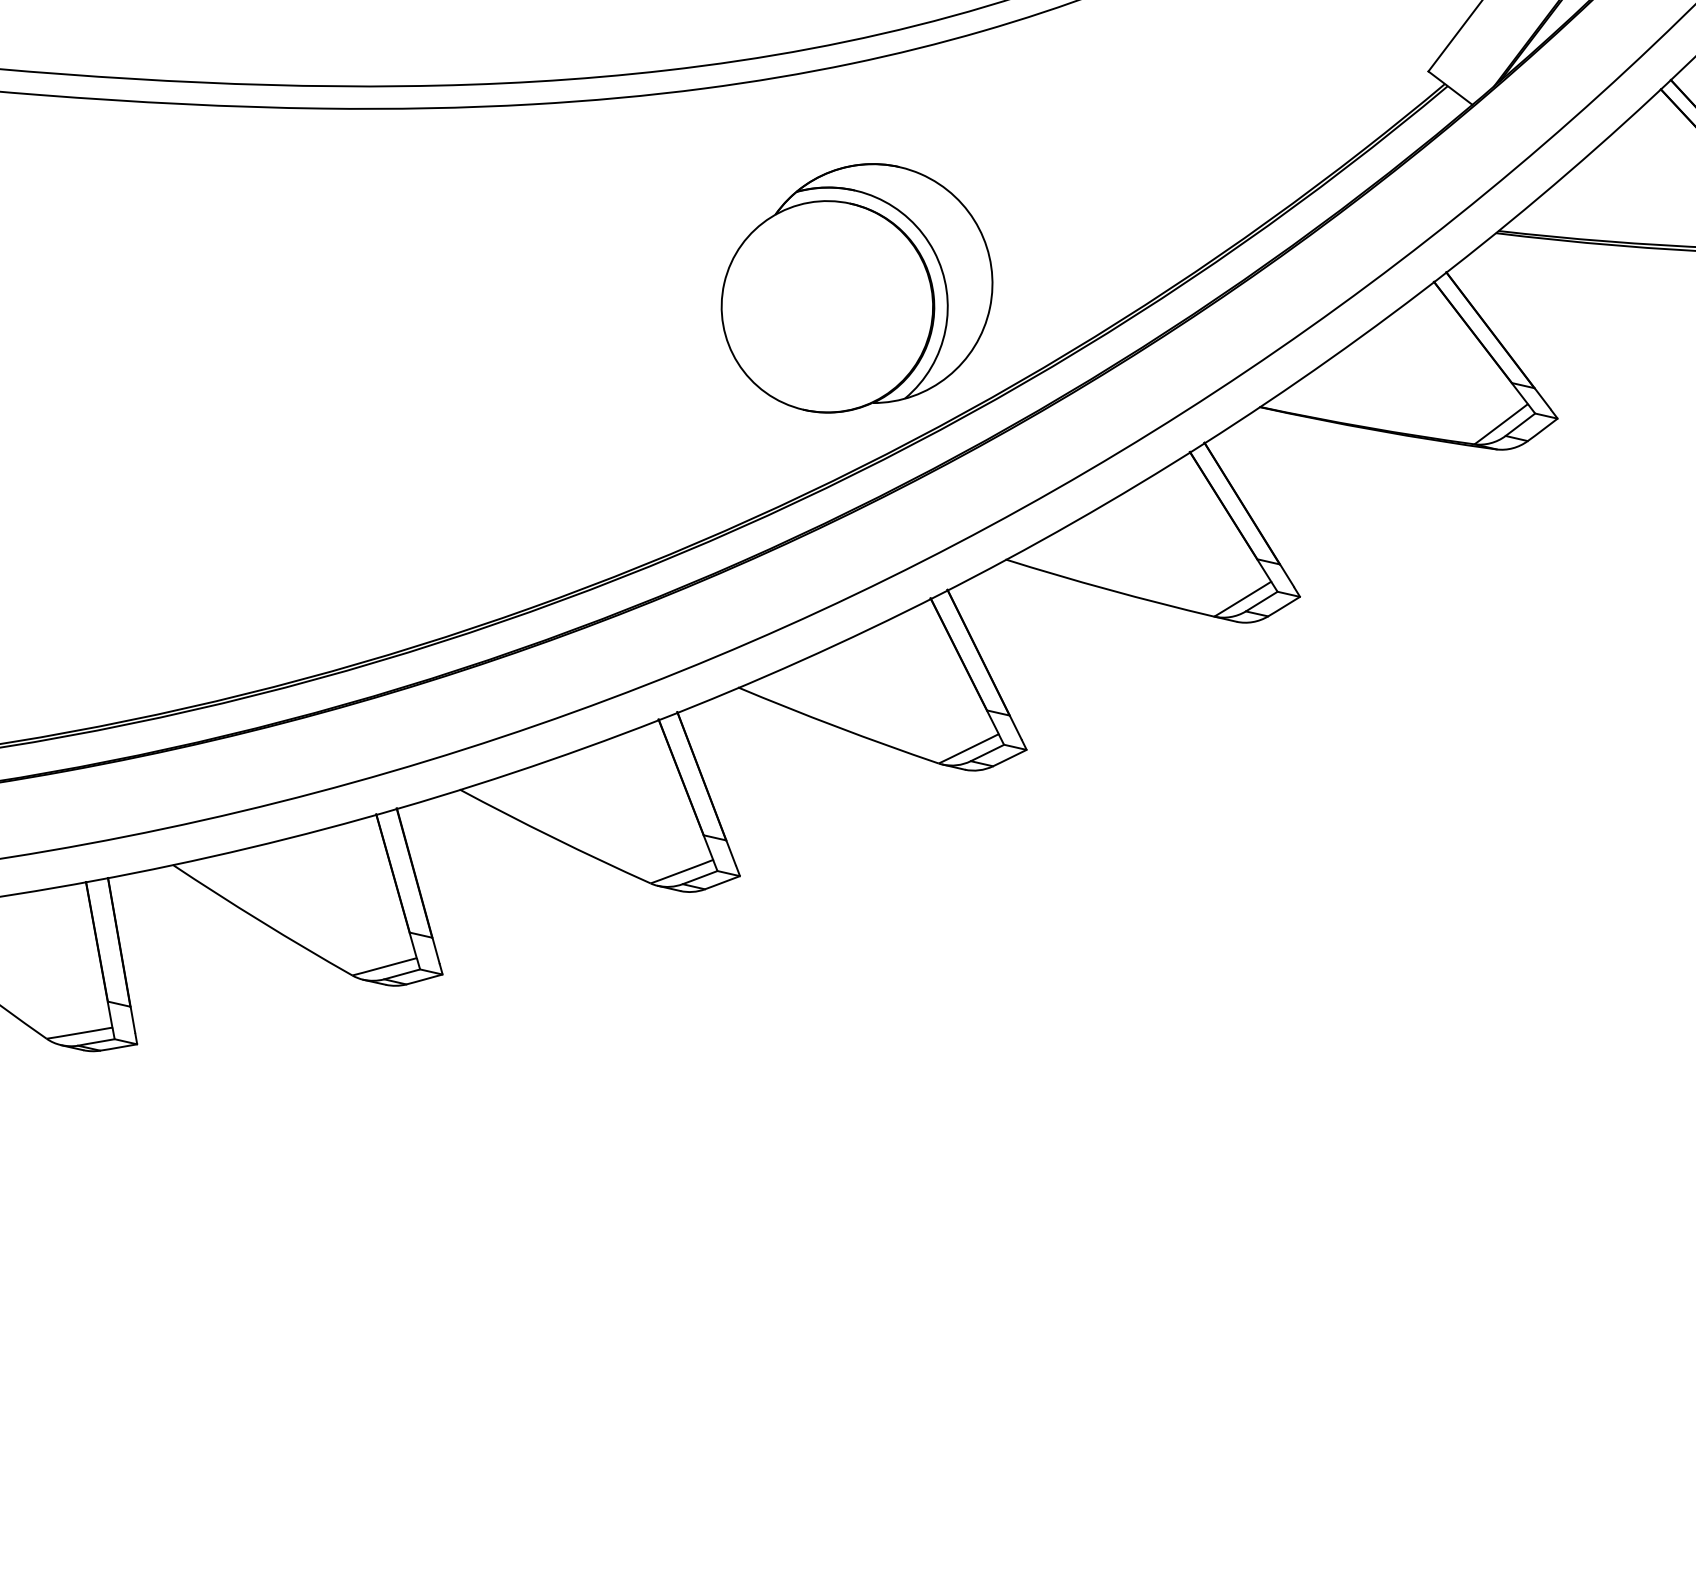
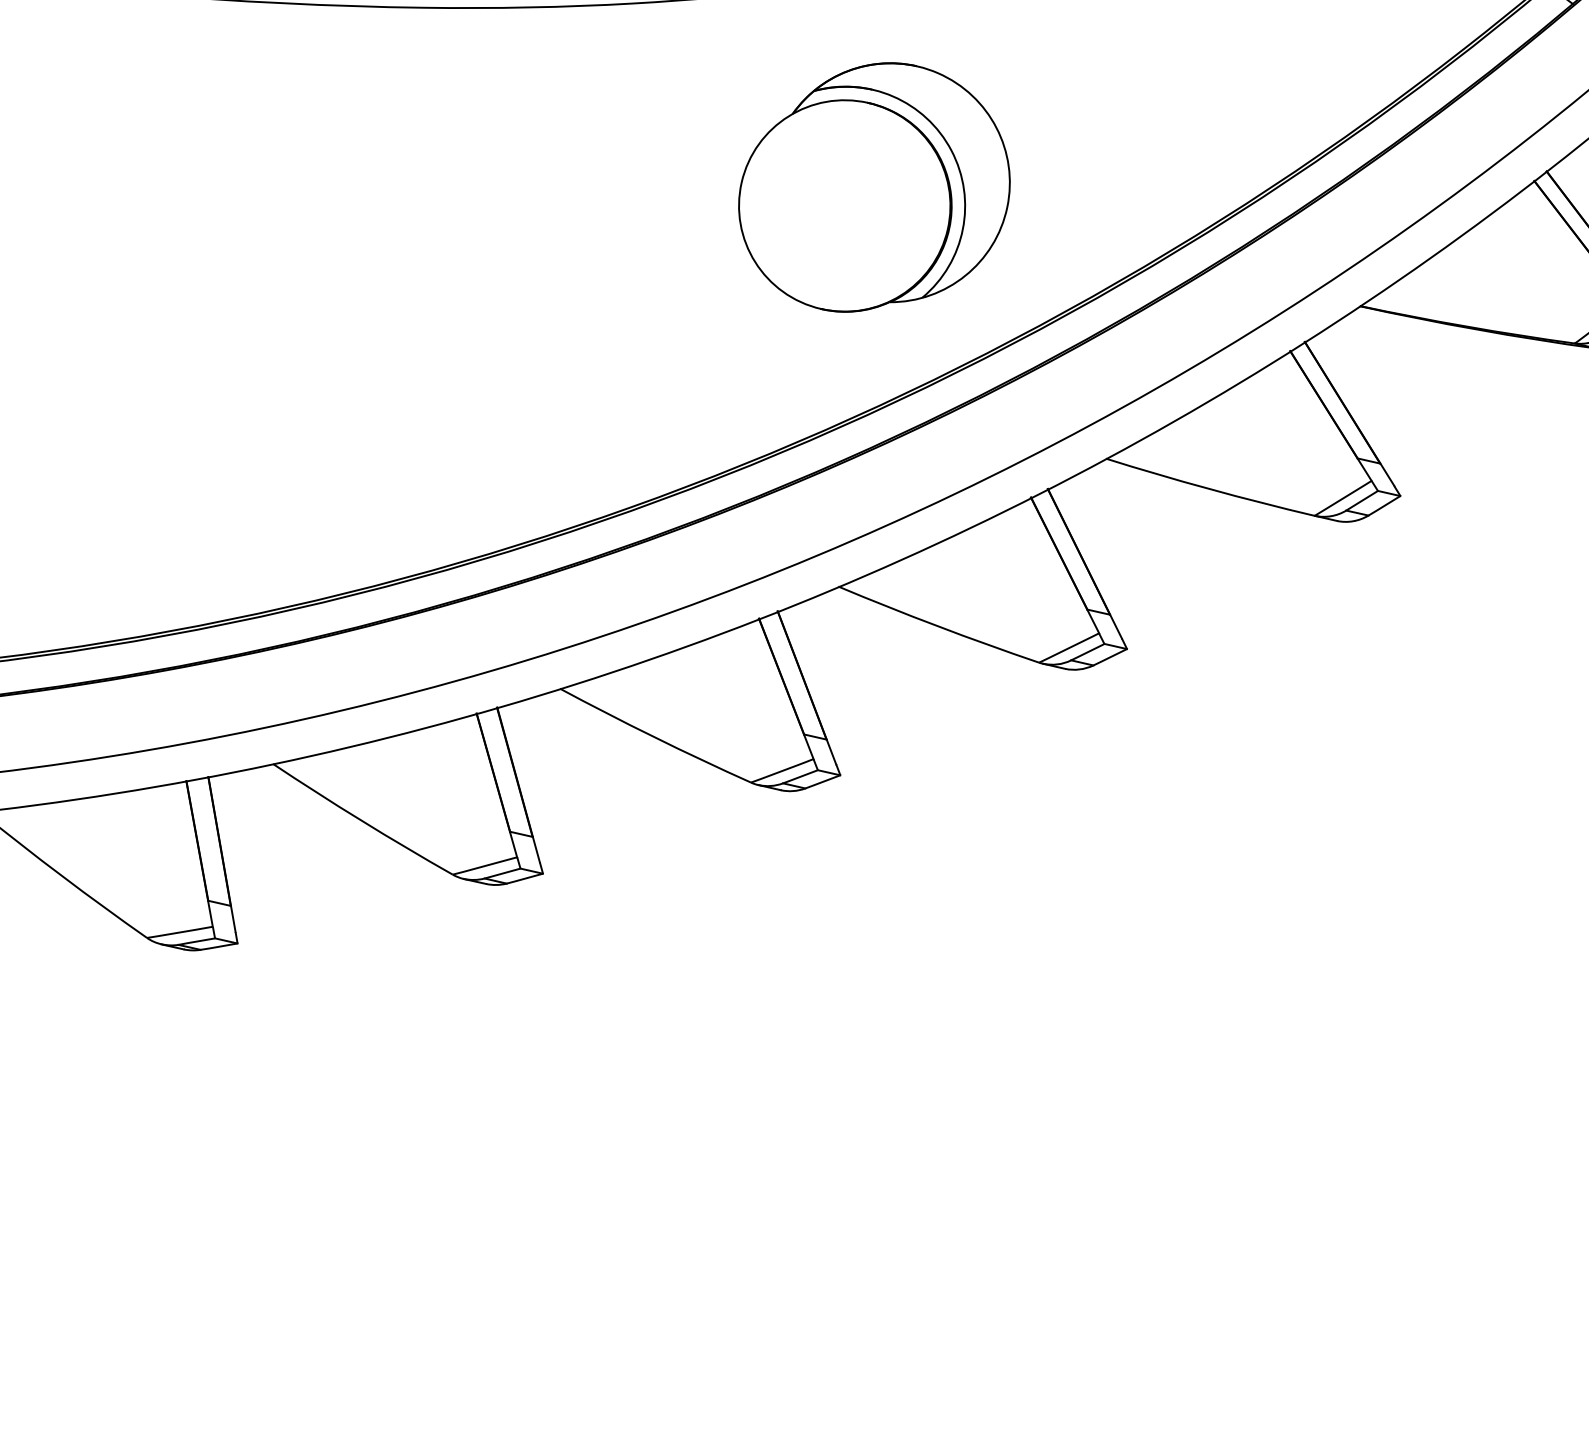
part: (856, 288) -> (873, 187), moved

